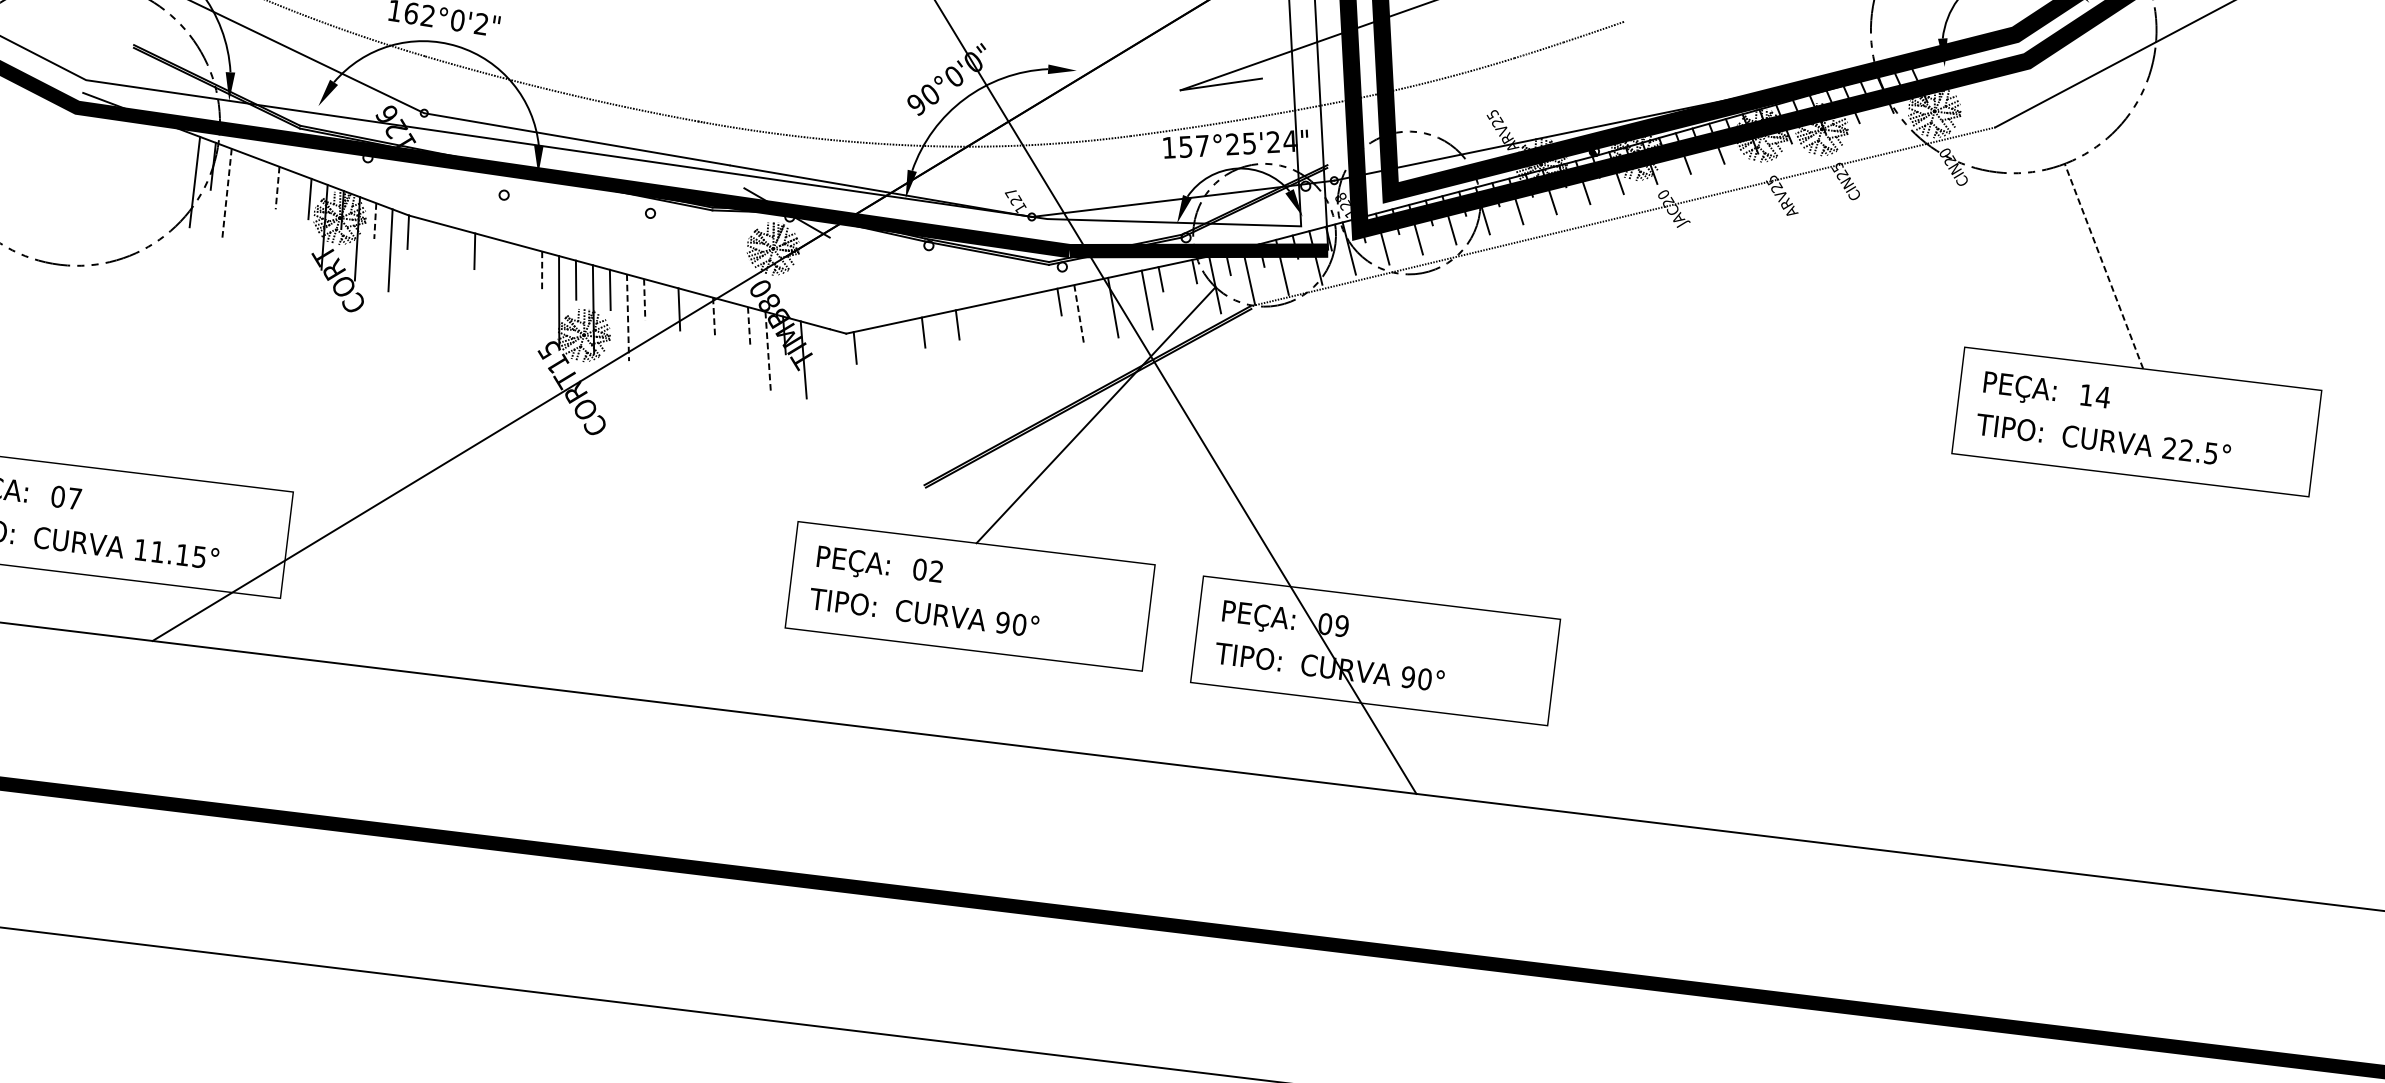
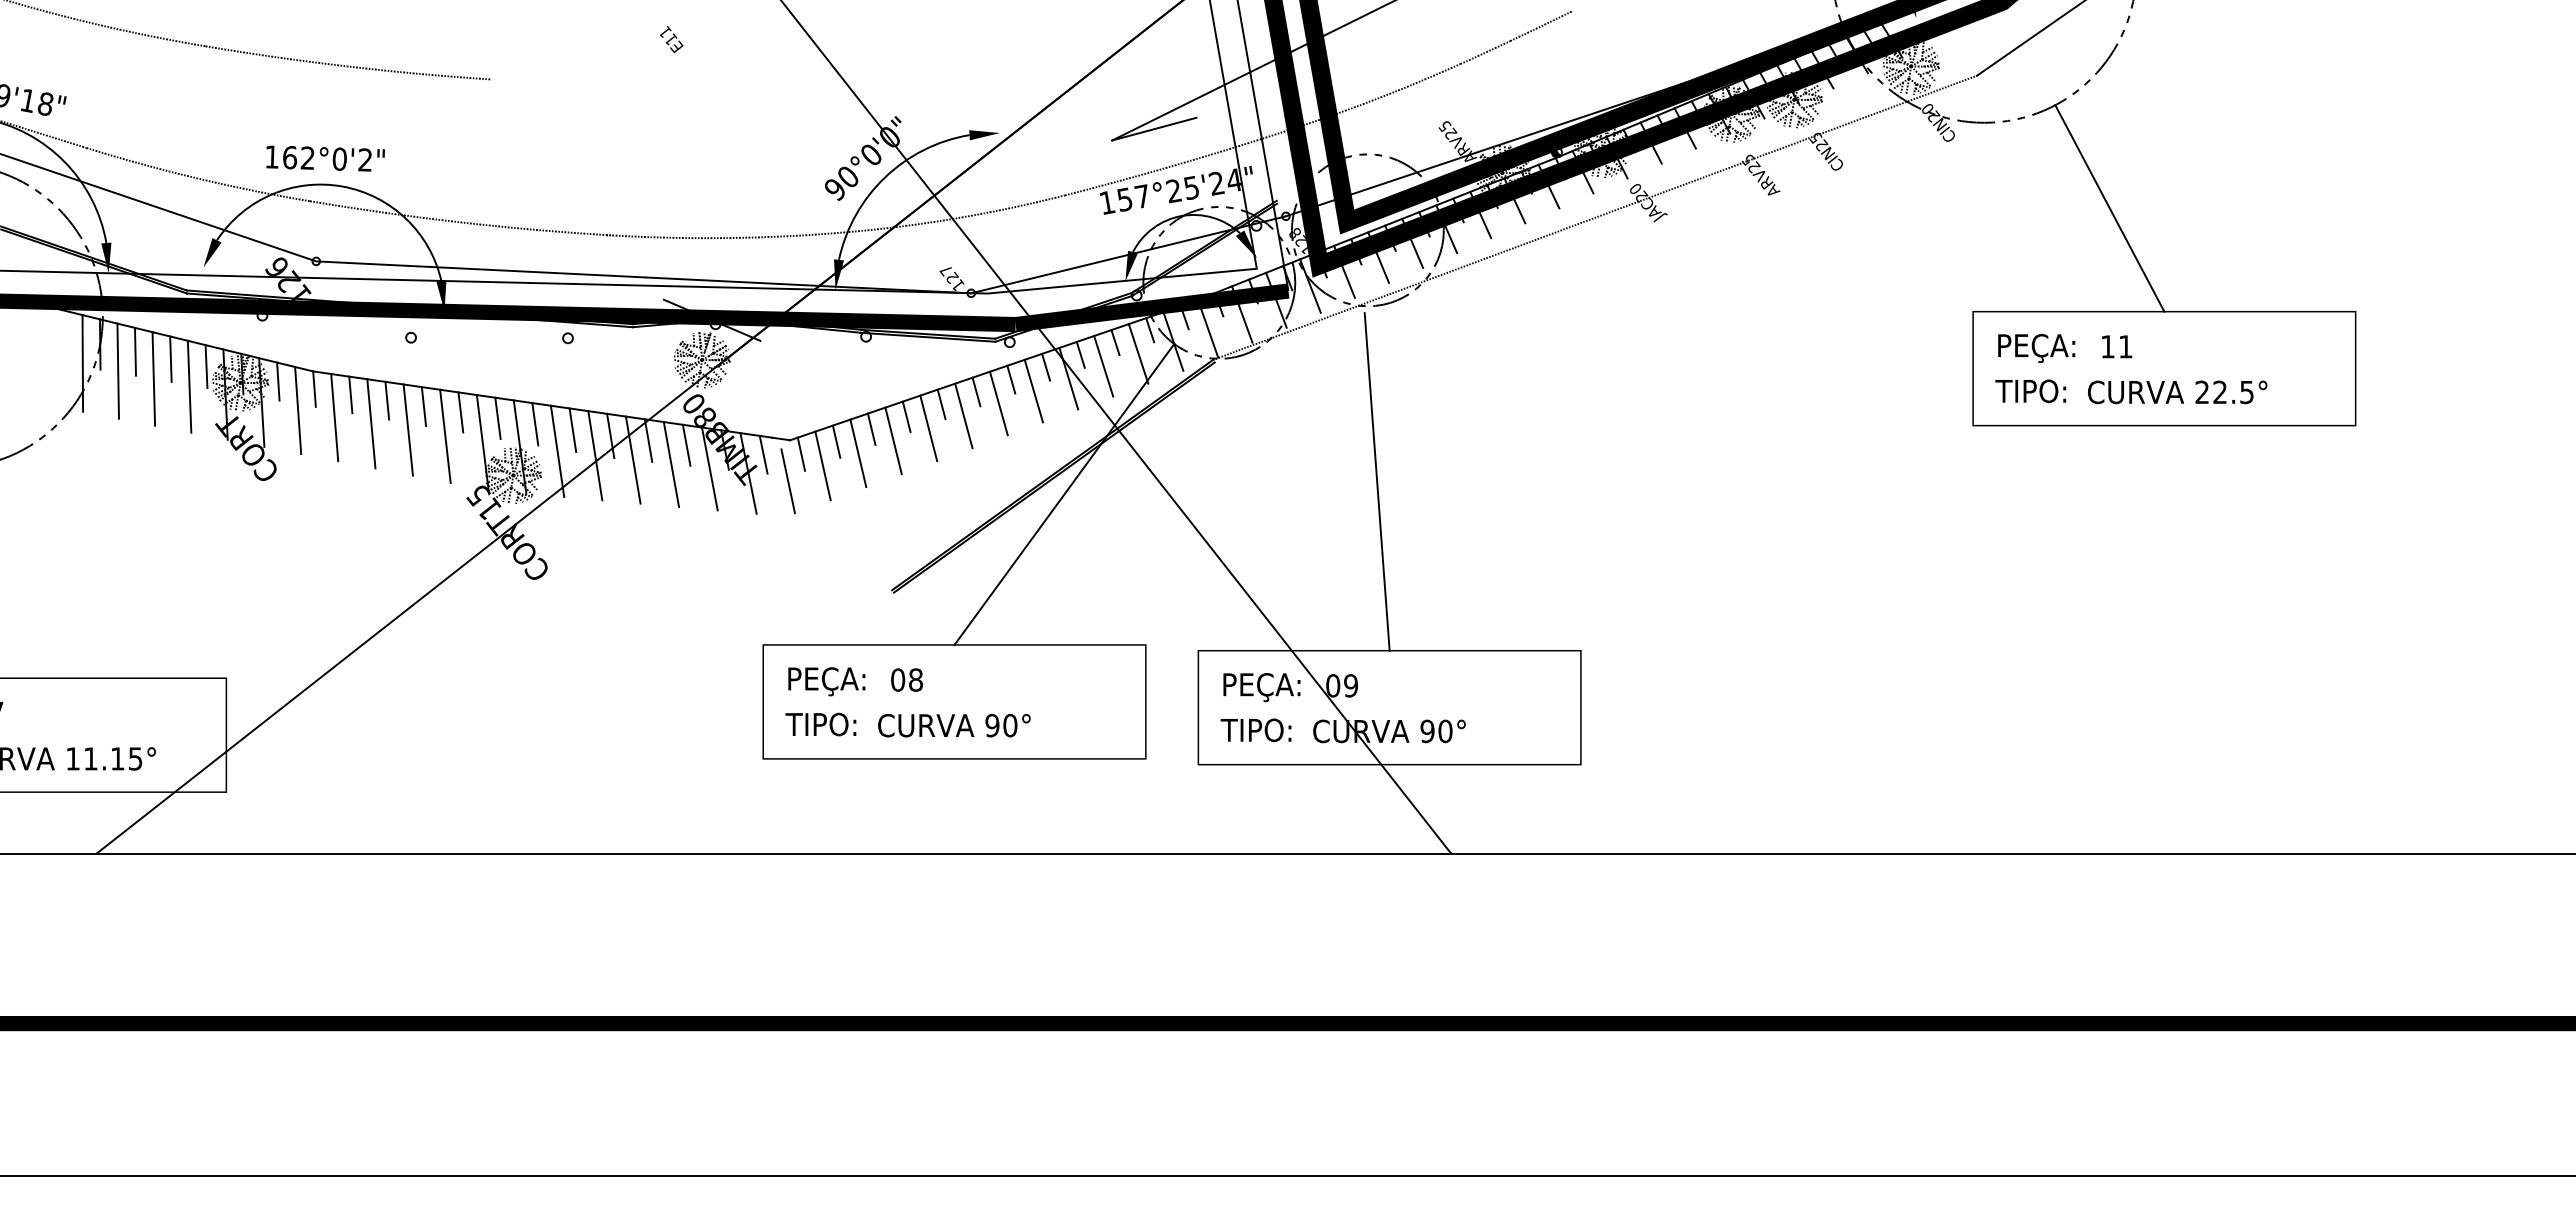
line: (245, 176) -> (135, 351), added
line: (277, 188) -> (170, 359), dashed -> solid
line: (227, 193) -> (118, 371), dashed -> solid
line: (259, 204) -> (153, 378), added
line: (291, 215) -> (189, 386), added
line: (375, 221) -> (278, 382), dashed -> solid
line: (441, 241) -> (350, 394), added
line: (423, 260) -> (334, 417), added
line: (507, 260) -> (423, 406), added
line: (2103, 266) -> (2109, 208), dashed -> solid
line: (457, 270) -> (371, 423), added
line: (541, 270) -> (460, 412), dashed -> solid
line: (490, 280) -> (407, 429), added
line: (1126, 286) -> (1080, 354), added
line: (525, 291) -> (445, 436), added
line: (1181, 292) -> (1138, 353), added
line: (1093, 293) -> (1046, 366), added
line: (644, 299) -> (572, 430), dashed -> solid
line: (1025, 309) -> (976, 391), added
line: (1078, 315) -> (1033, 391), dashed -> solid
line: (627, 317) -> (557, 451), dashed -> solid
line: (714, 317) -> (648, 440), dashed -> solid
line: (991, 317) -> (941, 404), added
line: (1044, 322) -> (998, 403), added
line: (662, 325) -> (595, 455), added
line: (748, 326) -> (686, 445), dashed -> solid
line: (1010, 330) -> (963, 415), added
line: (697, 333) -> (632, 459), added
line: (976, 338) -> (928, 428), added
line: (889, 340) -> (836, 441), added
line: (732, 342) -> (671, 464), added
line: (819, 343) -> (763, 454), added
line: (942, 345) -> (893, 440), added
line: (767, 351) -> (709, 469), dashed -> solid
line: (908, 353) -> (858, 453), added
line: (873, 360) -> (822, 465), added
line: (839, 371) -> (787, 481), added
text: (2103, 396) -> (2125, 346), 14 -> 11
line: (1388, 438) -> (1376, 481), added
text: (936, 571) -> (915, 679), 02 -> 08

